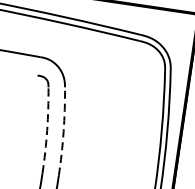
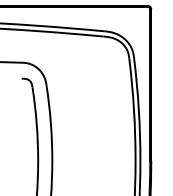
arc: (46, 130) -> (36, 124), dashed -> solid
arc: (63, 130) -> (50, 122), dashed -> solid

